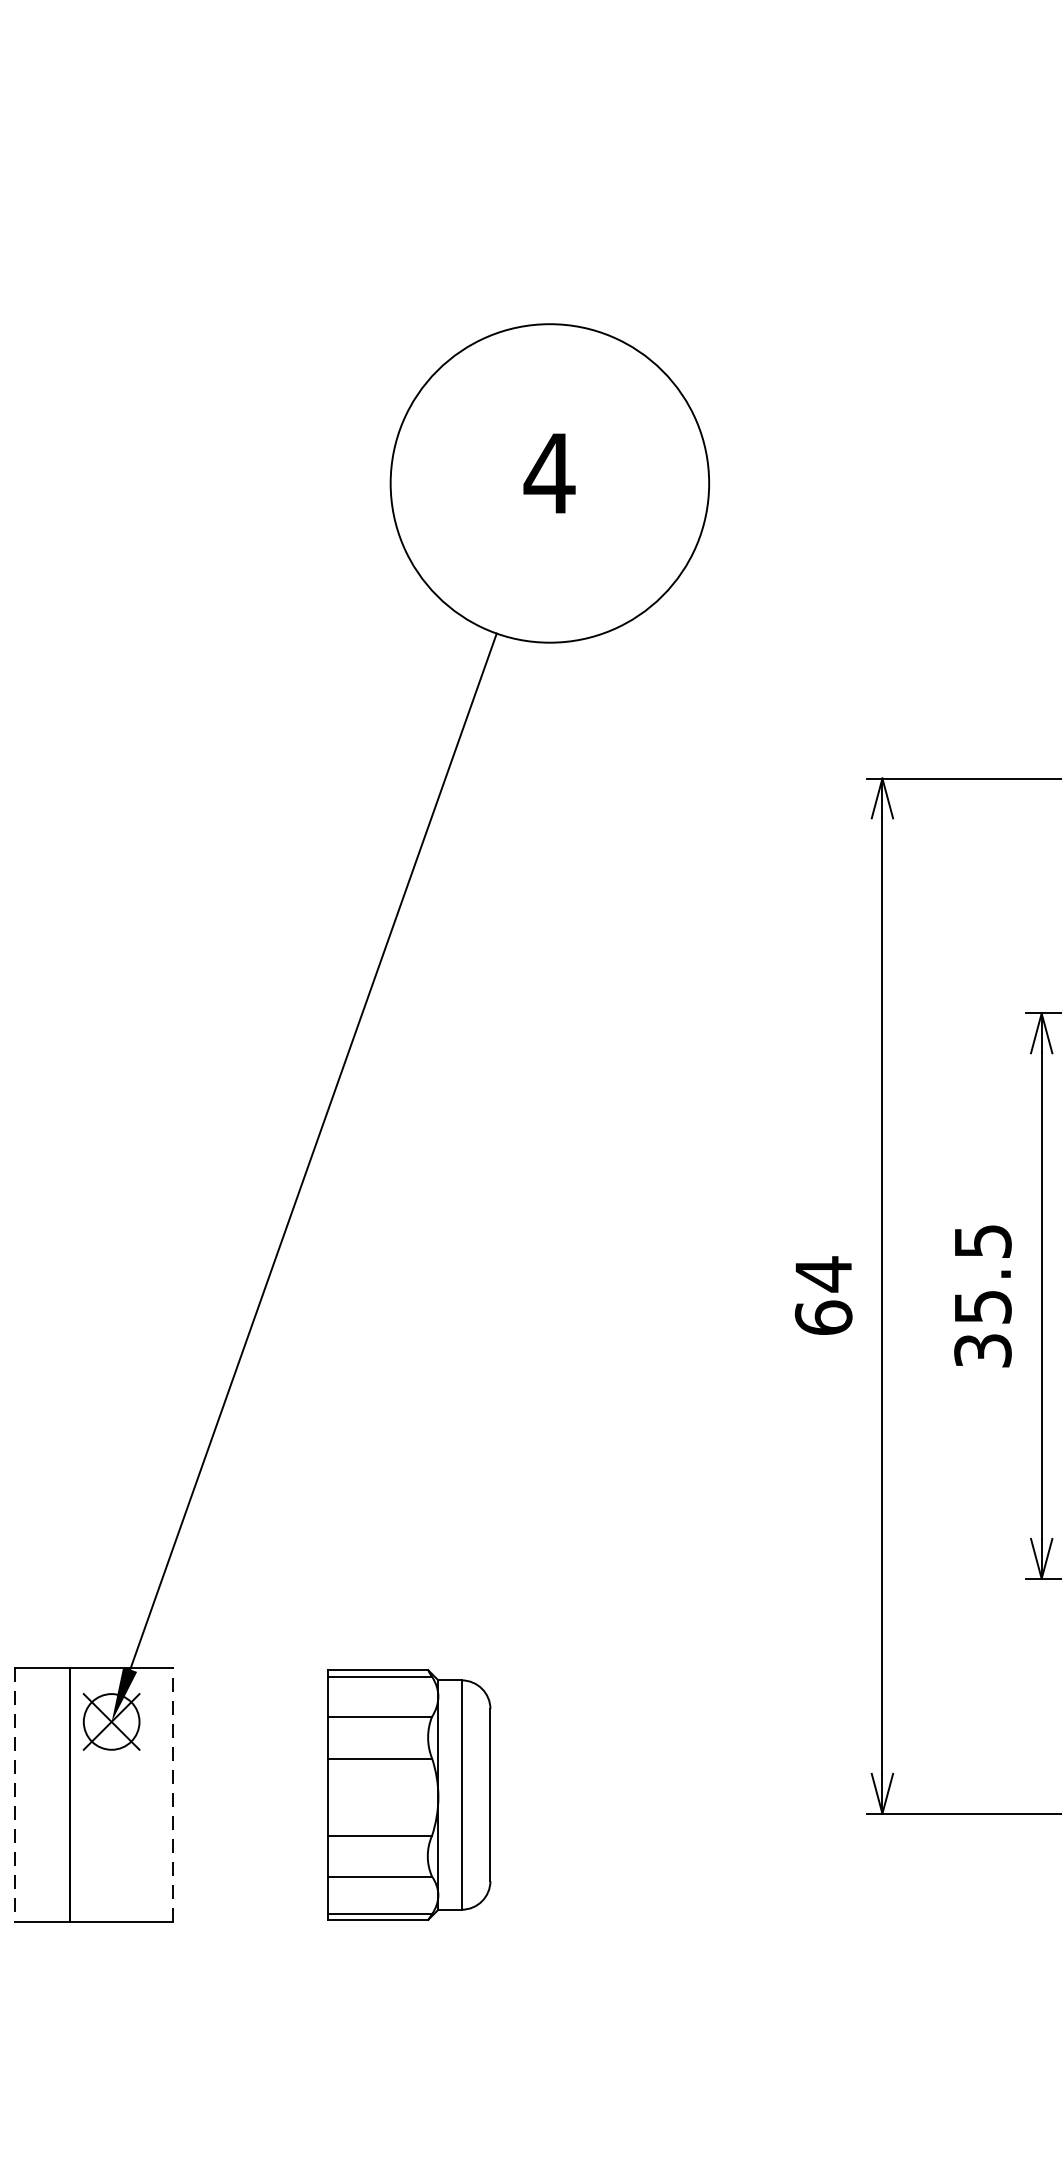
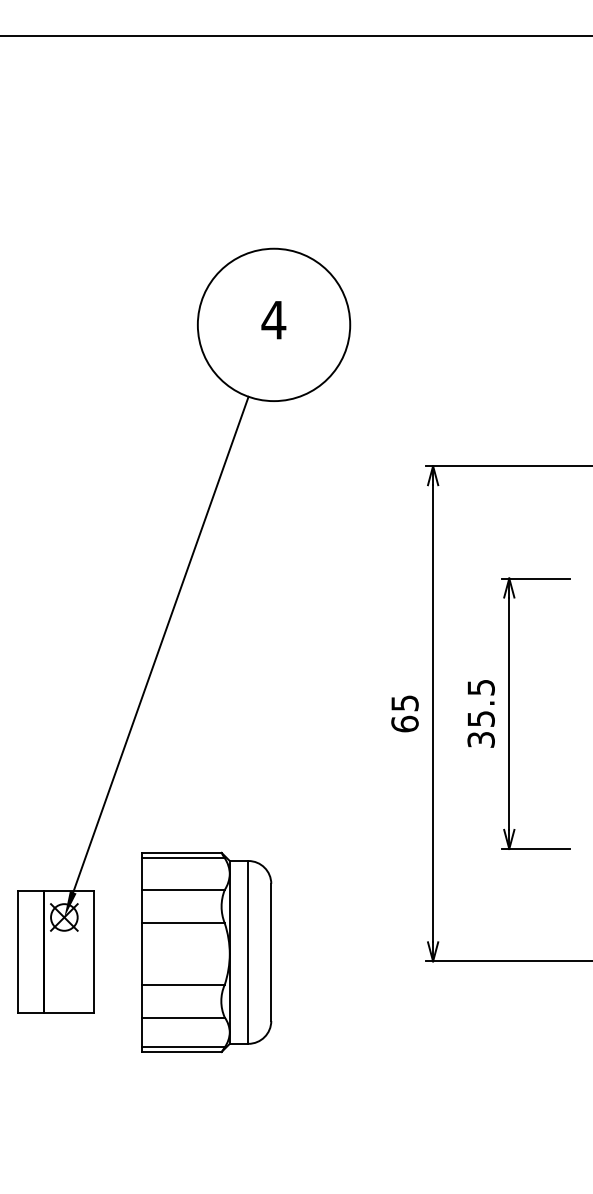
text: (822, 1274) -> (404, 703), 64 -> 65
line: (13, 1795) -> (17, 952), dashed -> solid
line: (172, 1795) -> (93, 952), dashed -> solid
part: (408, 1795) -> (206, 952), size x1.67

